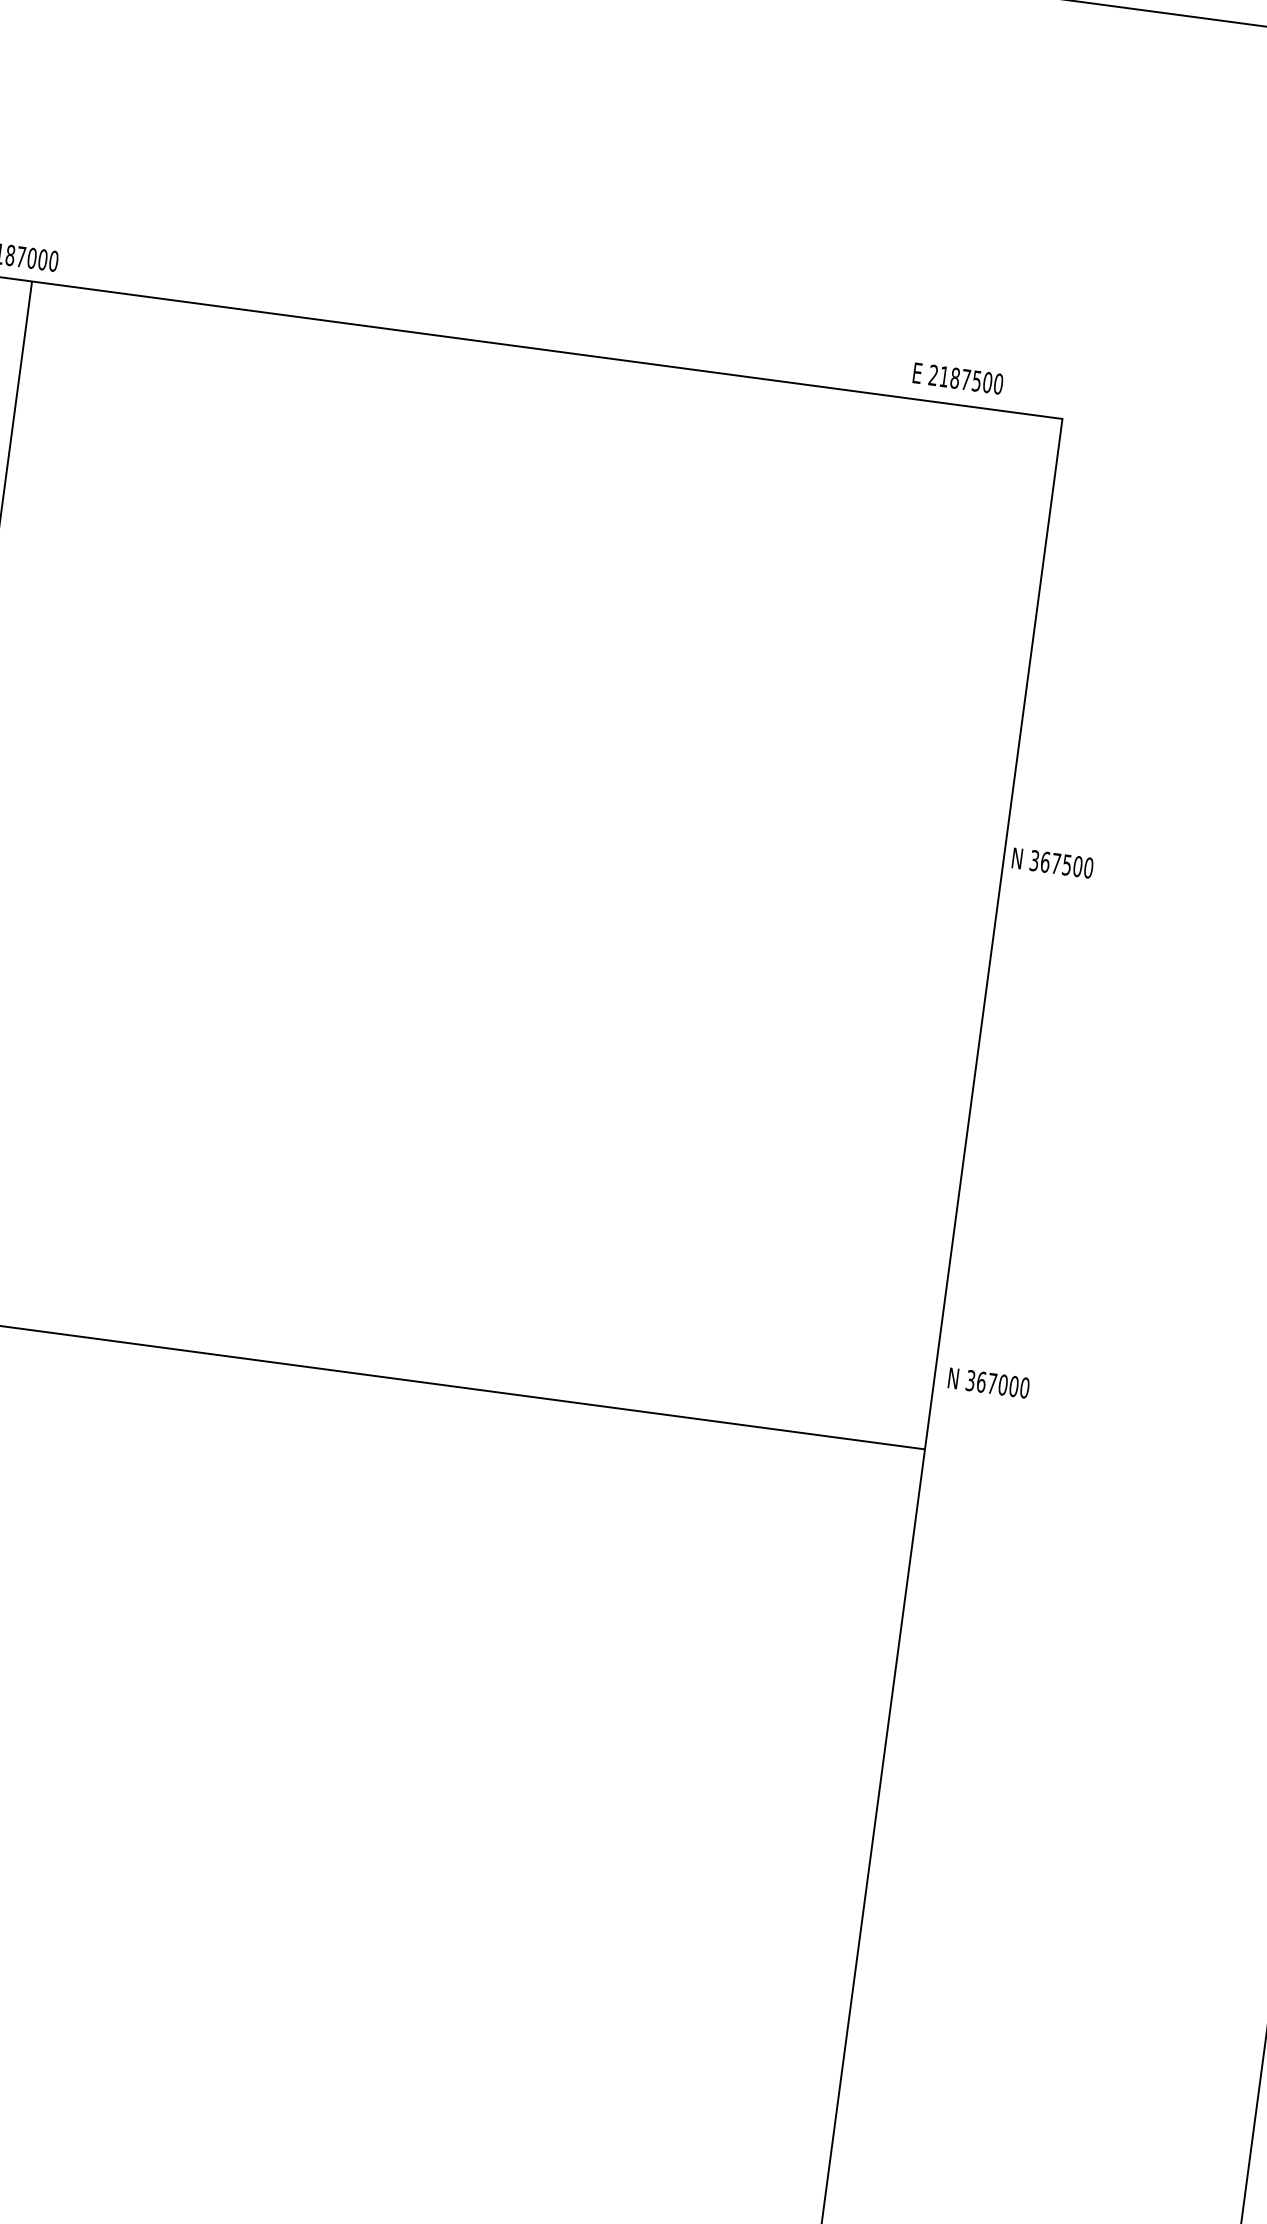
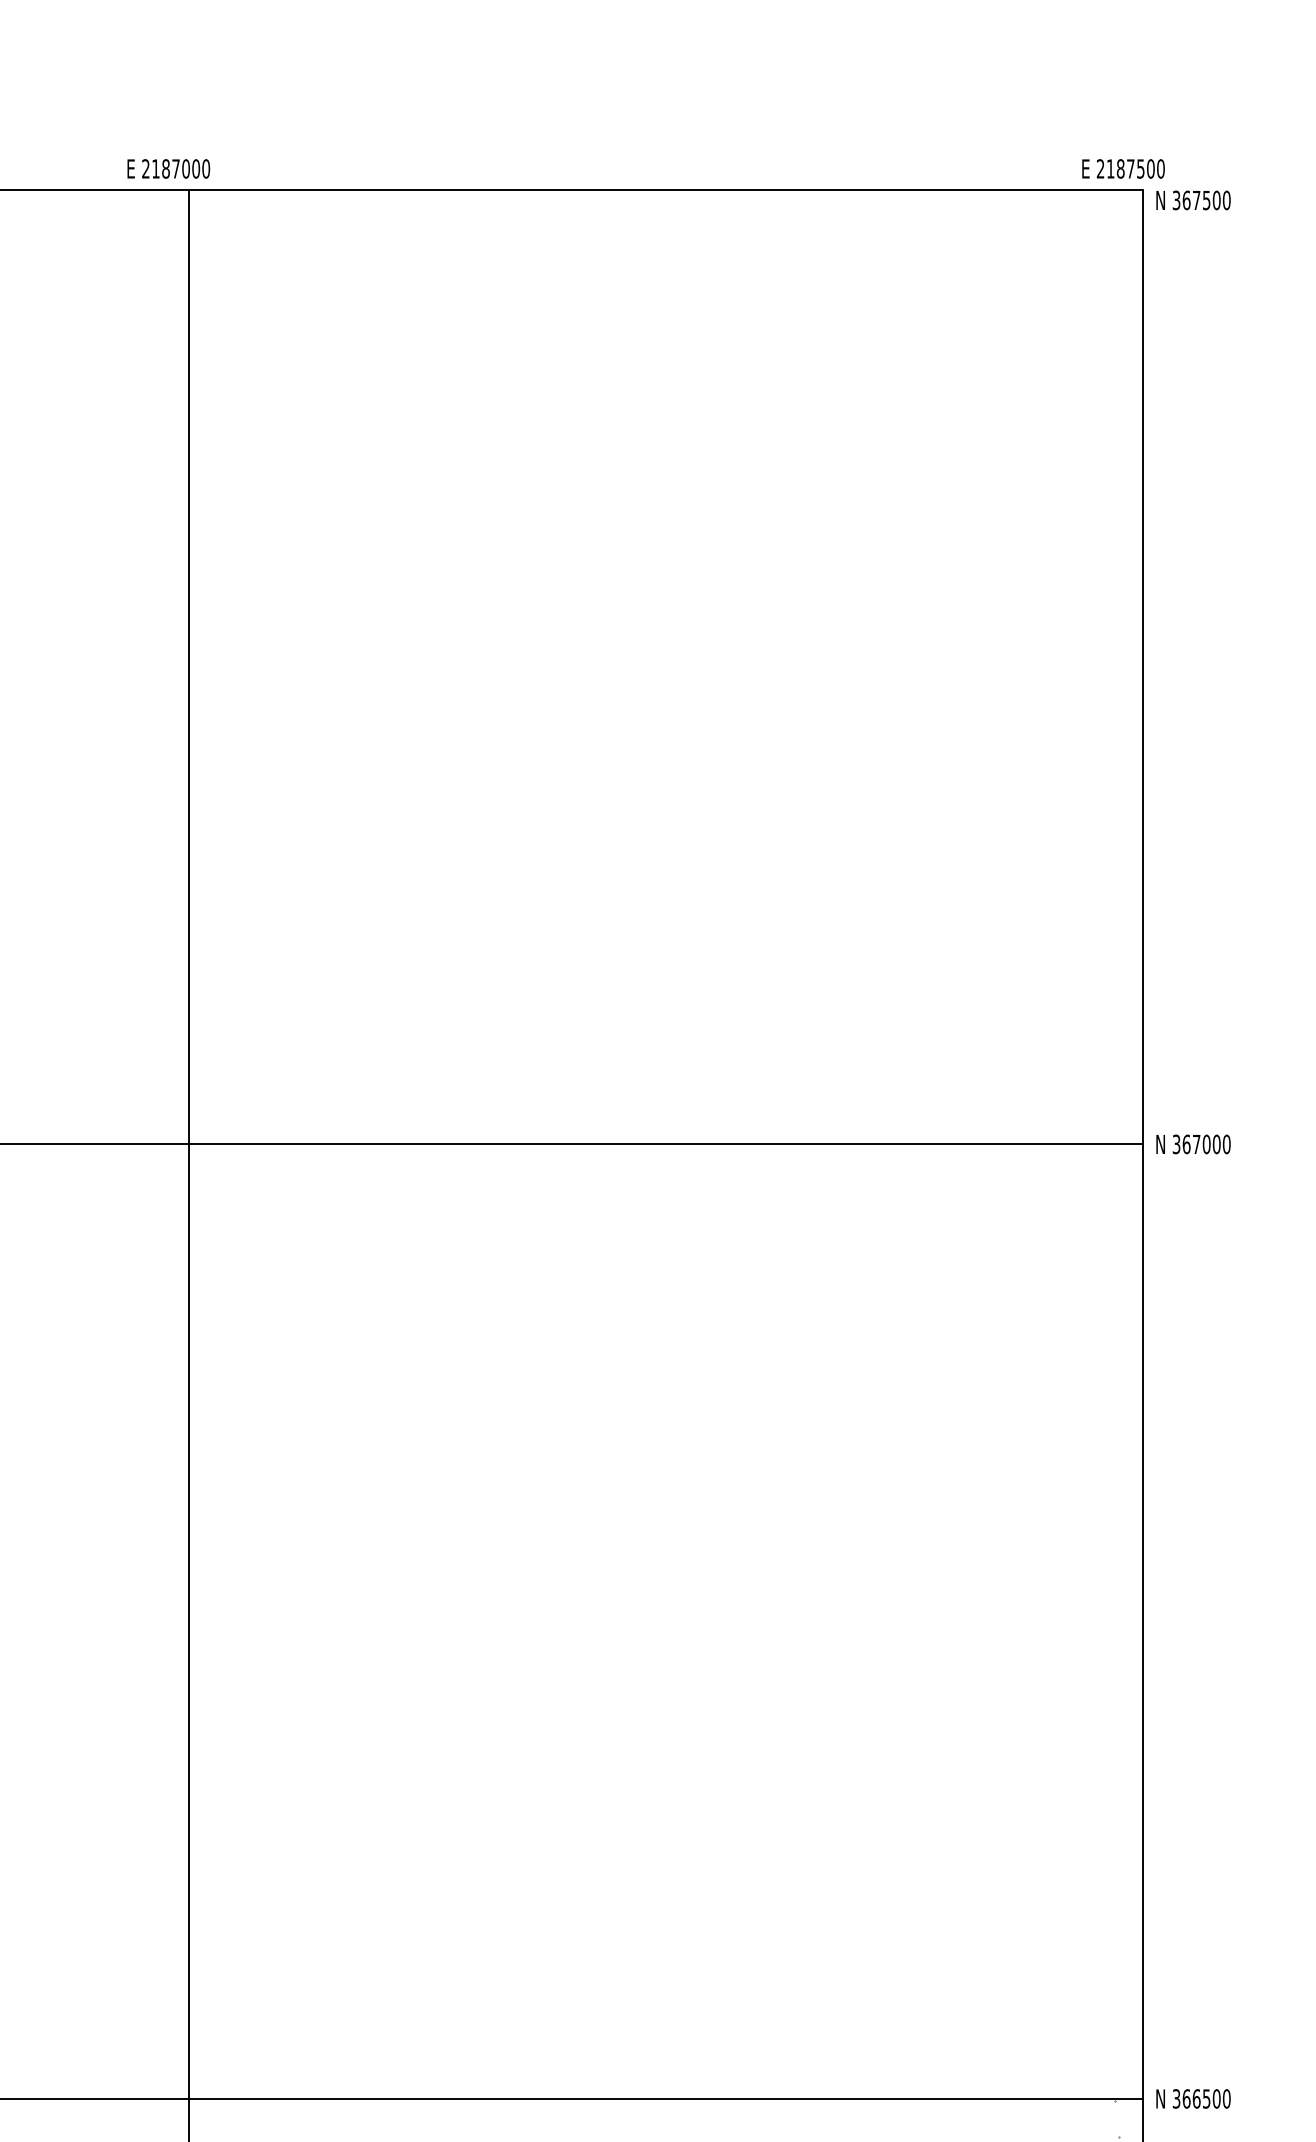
text: (958, 378) -> (1123, 168), moved
text: (1052, 863) -> (1193, 200), moved
text: (988, 1383) -> (1193, 1144), moved

